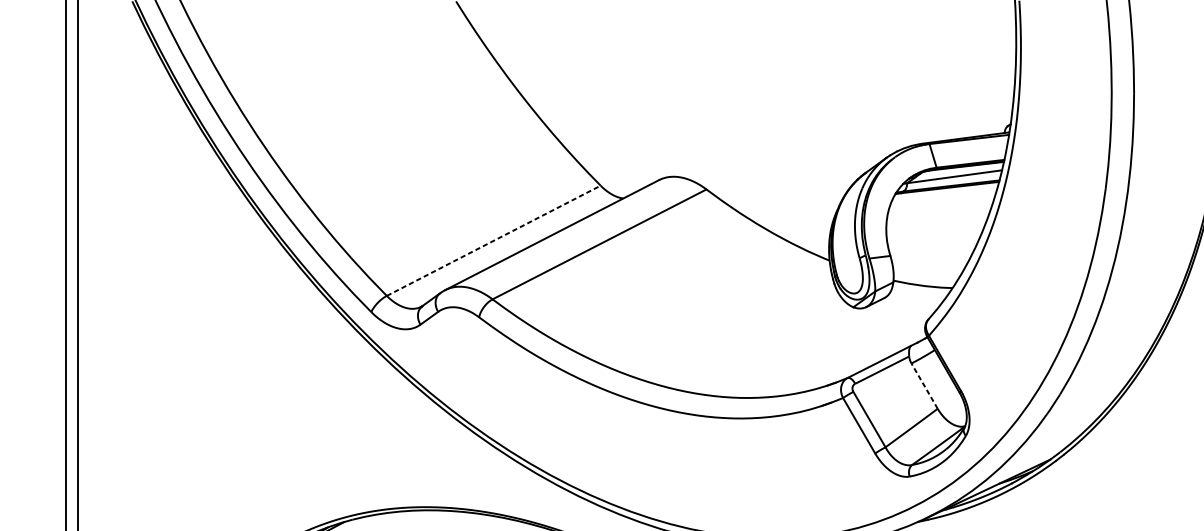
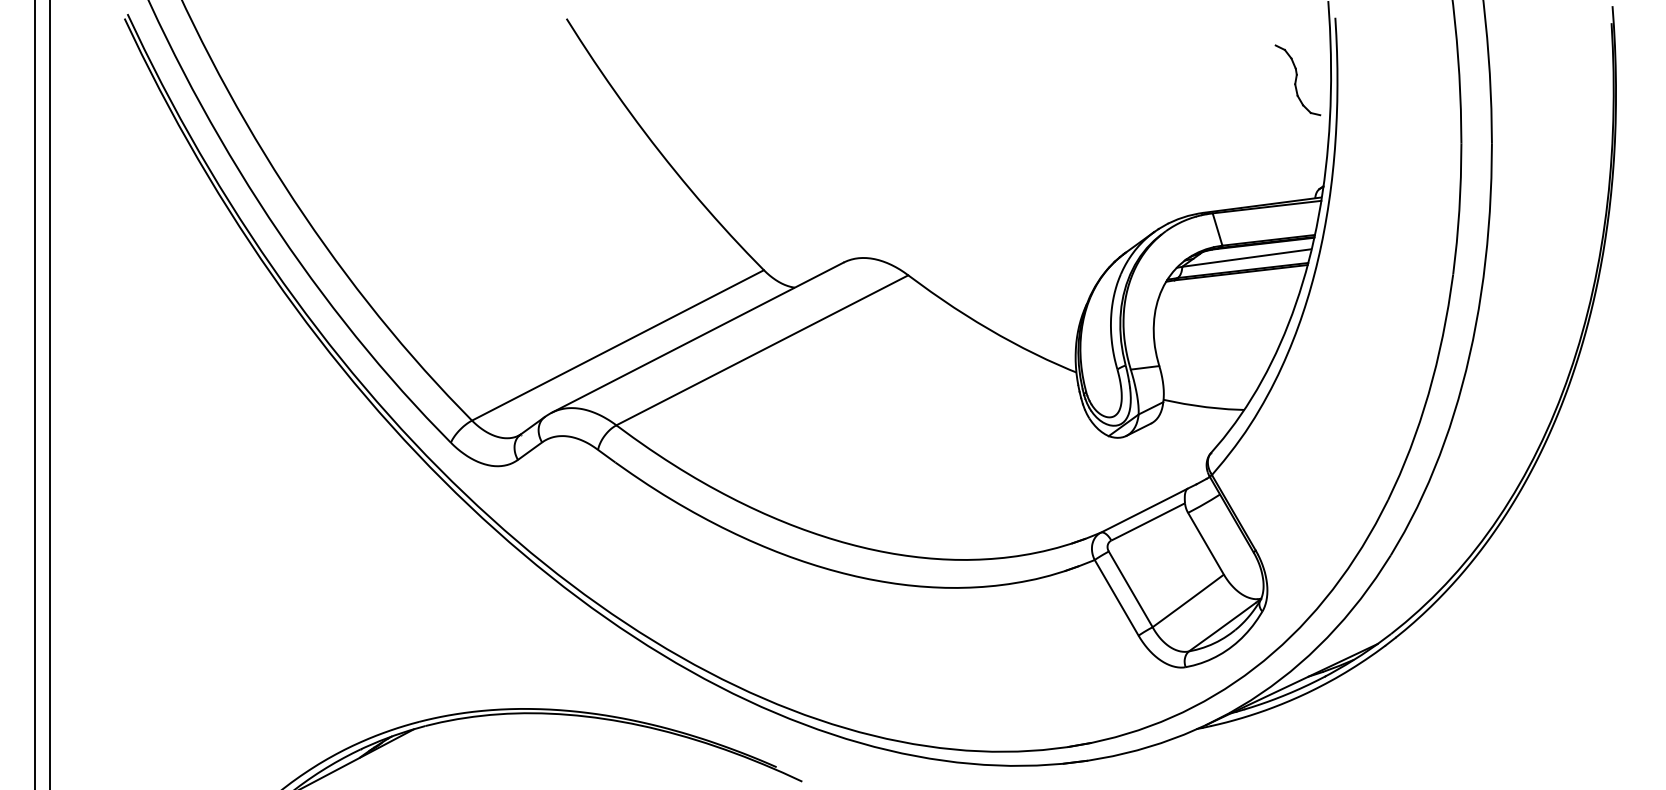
part: (991, 46) -> (1297, 80), added
line: (494, 240) -> (618, 345), dashed -> solid
line: (924, 385) -> (1206, 543), dashed -> solid

